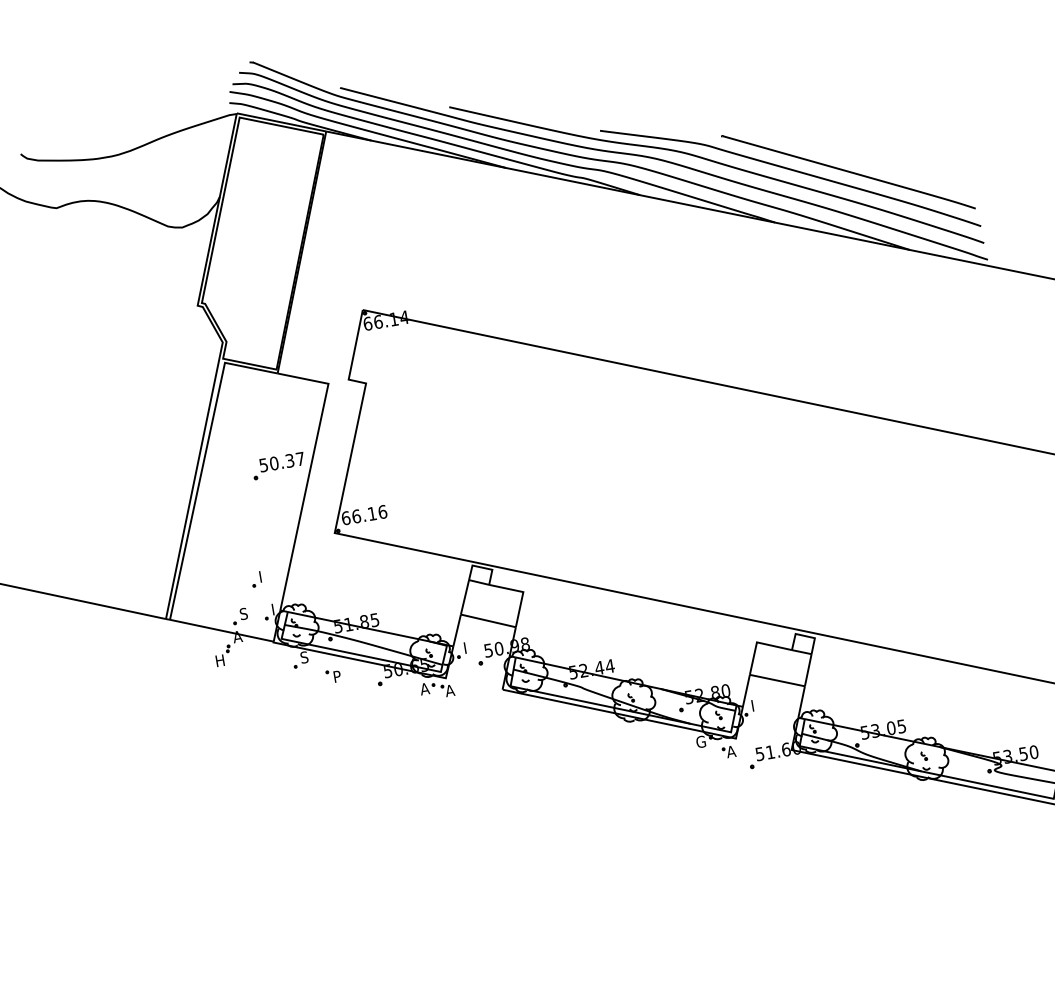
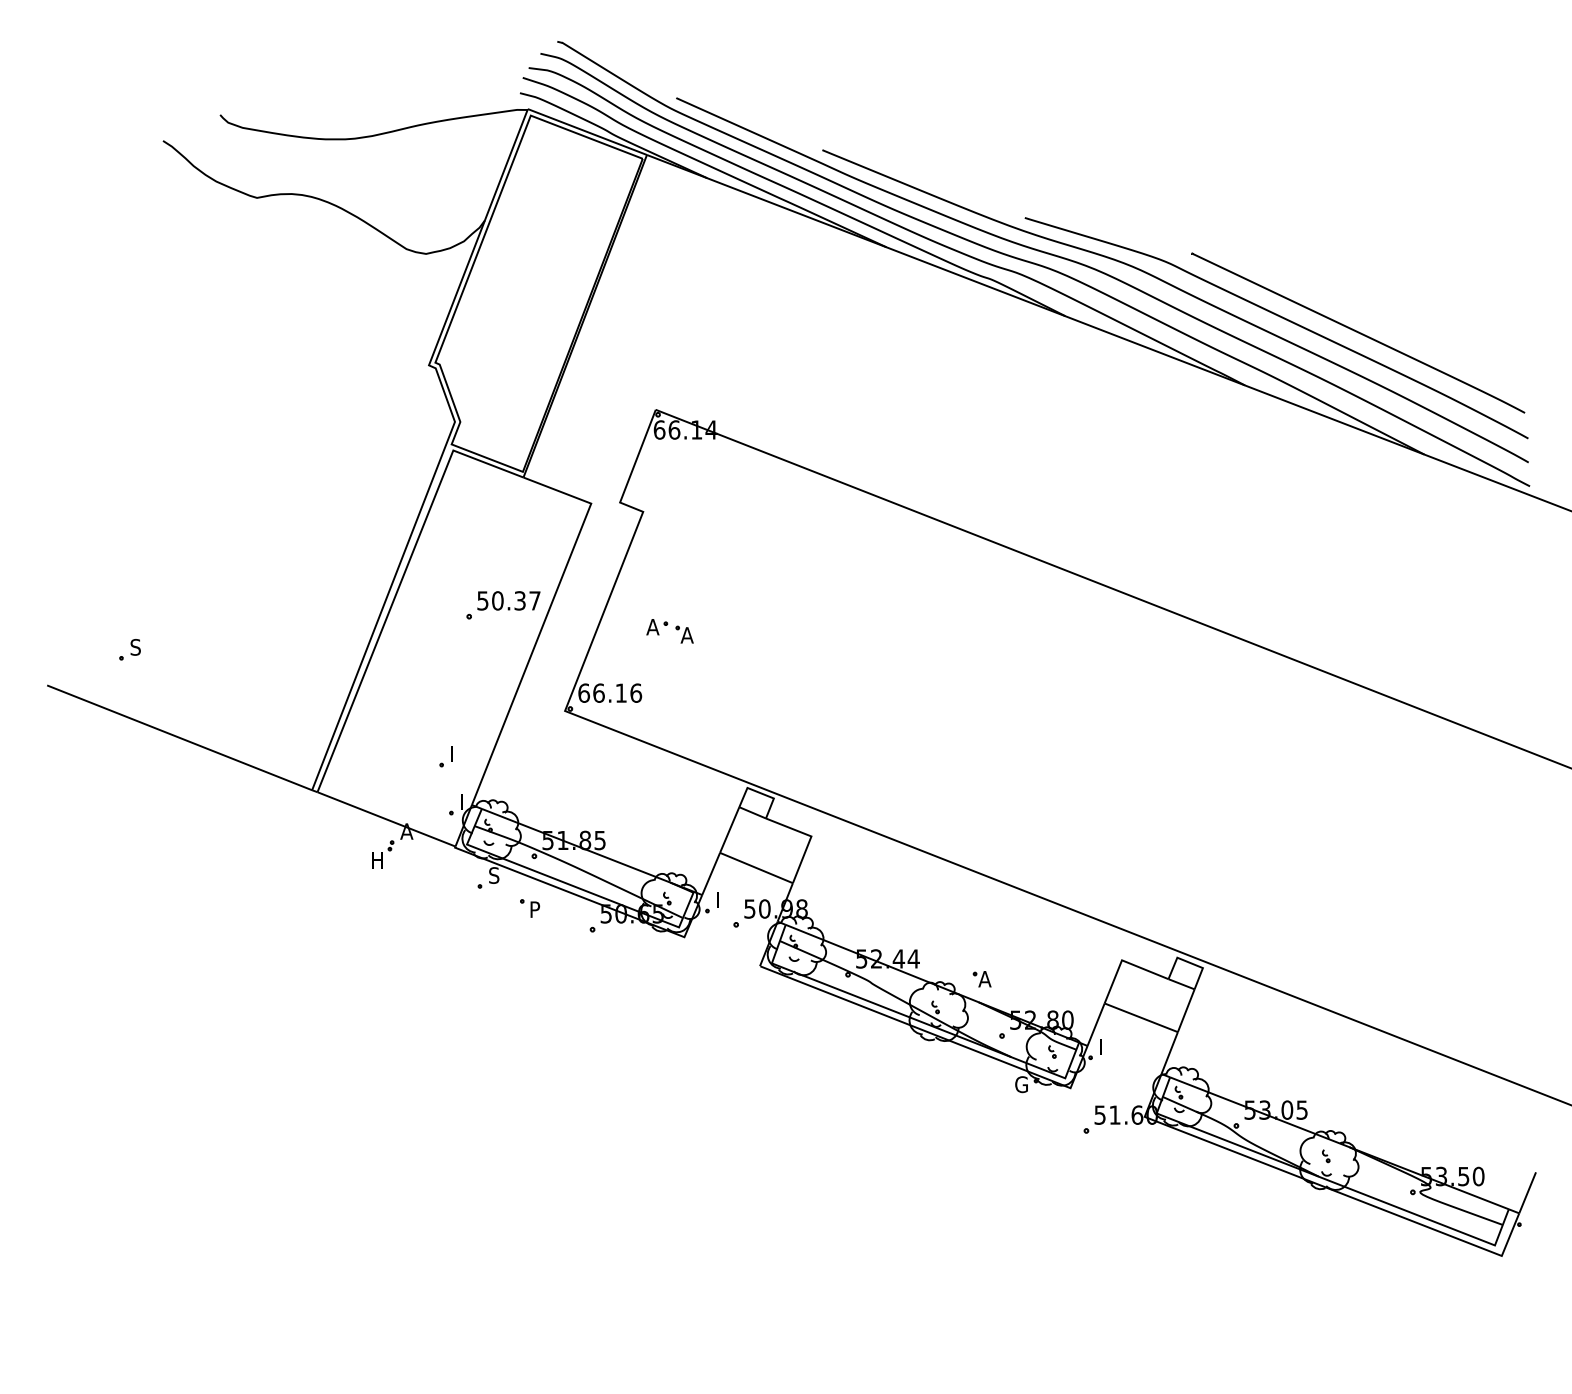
part: (239, 616) -> (129, 649), moved
part: (434, 686) -> (667, 625), moved
part: (728, 752) -> (981, 979), moved

